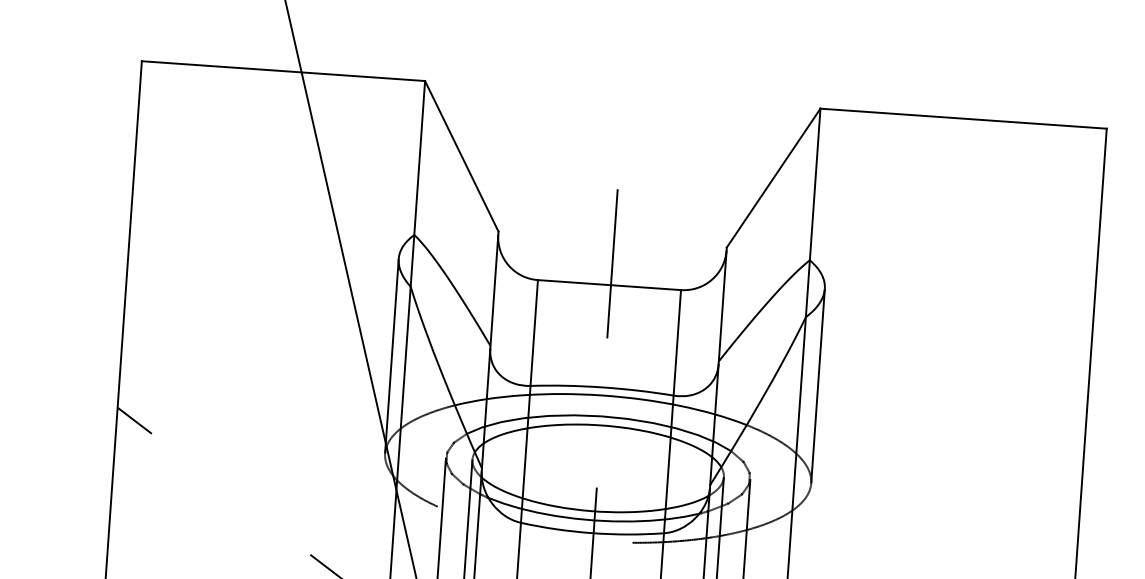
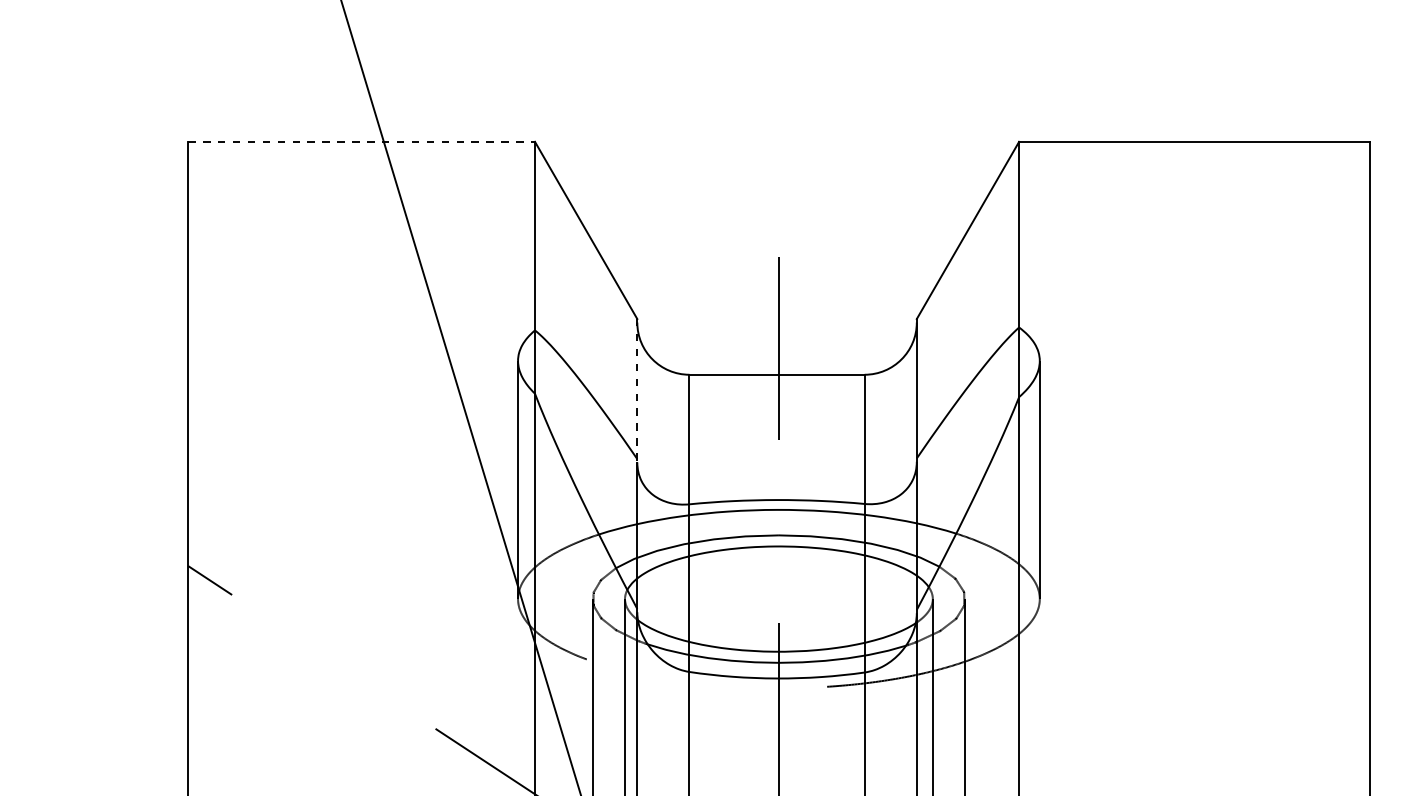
line: (284, 70) -> (362, 141), solid -> dashed
line: (494, 289) -> (637, 390), solid -> dashed

